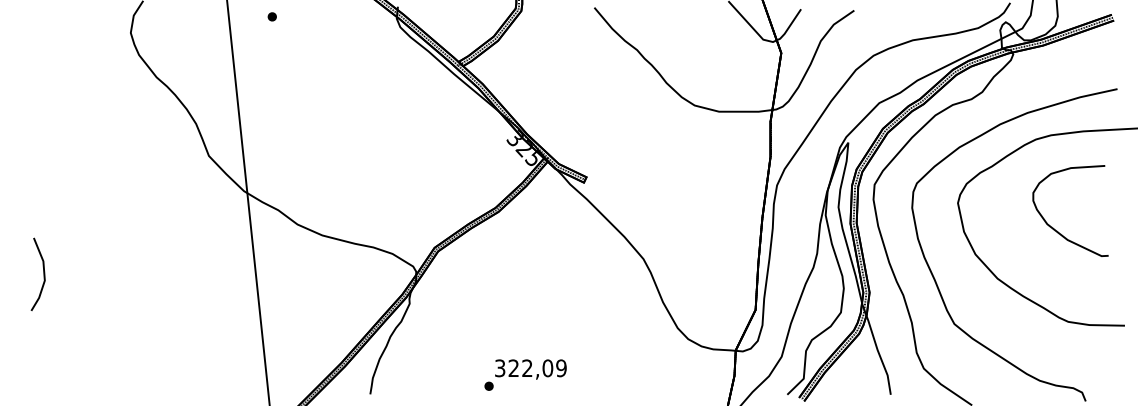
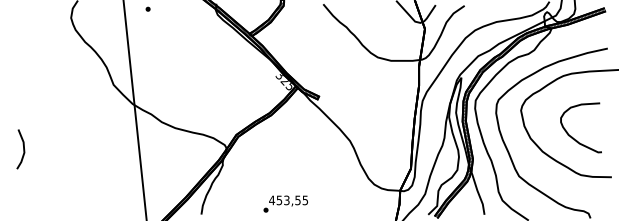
part: (1054, 226) -> (572, 136), moved
text: (530, 368) -> (288, 200), 322,09 -> 453,55

